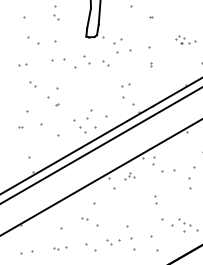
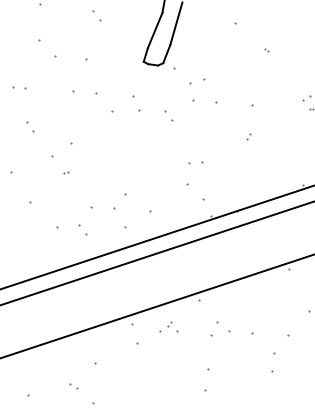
part: (82, 129) -> (83, 229), moved
part: (153, 160) -> (213, 327), moved
part: (155, 199) -> (207, 378), size x1.6

